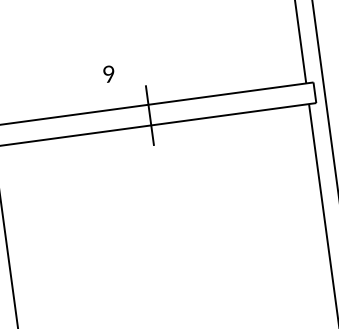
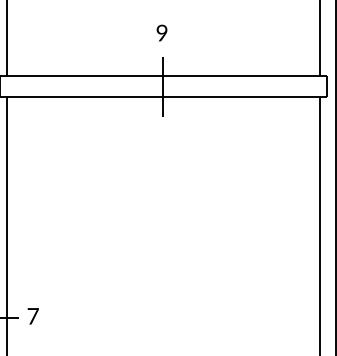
text: (108, 73) -> (161, 32), moved

